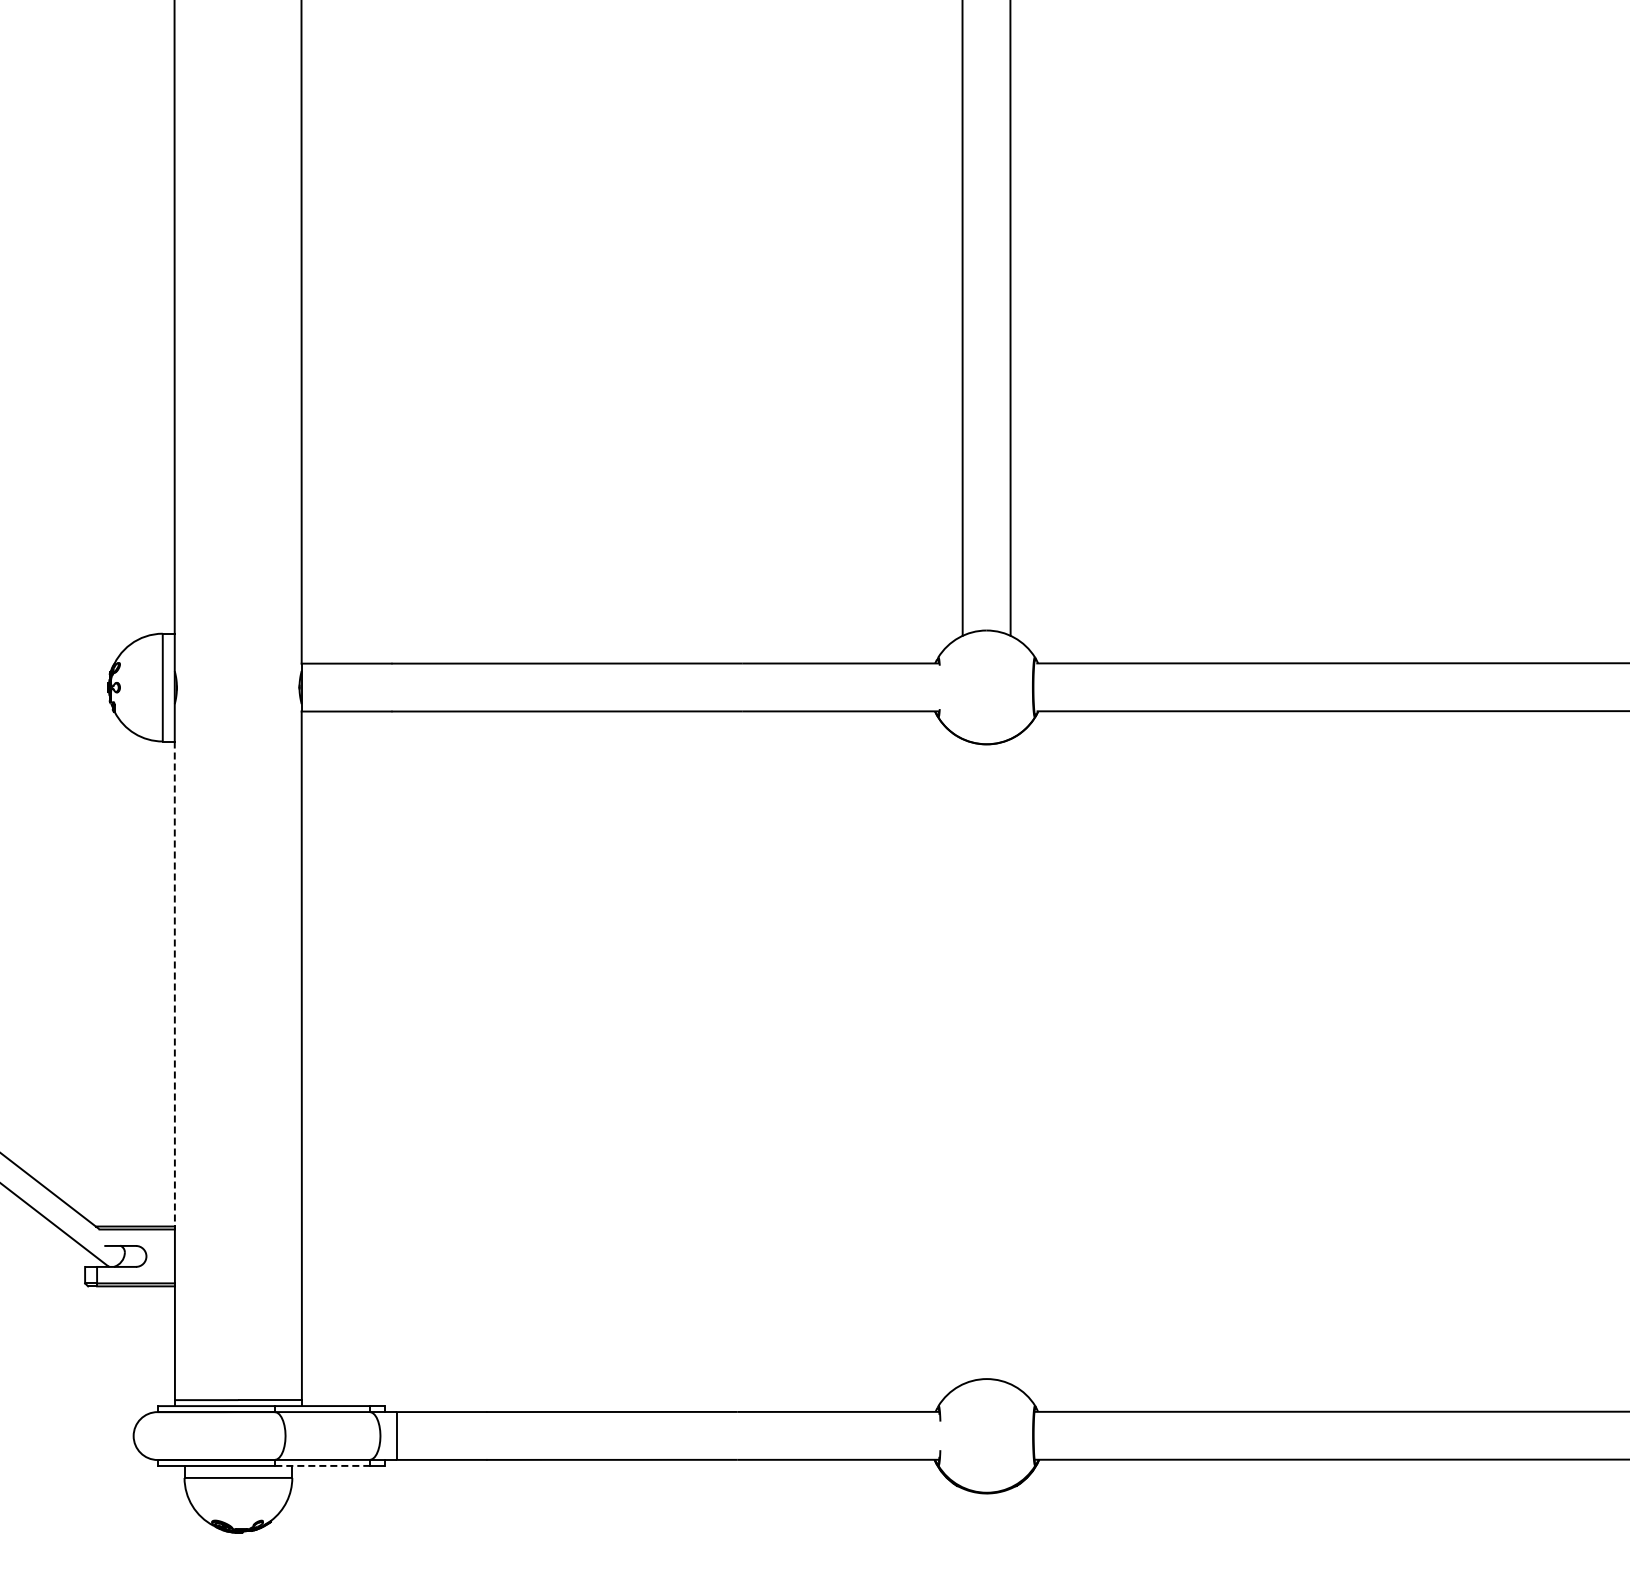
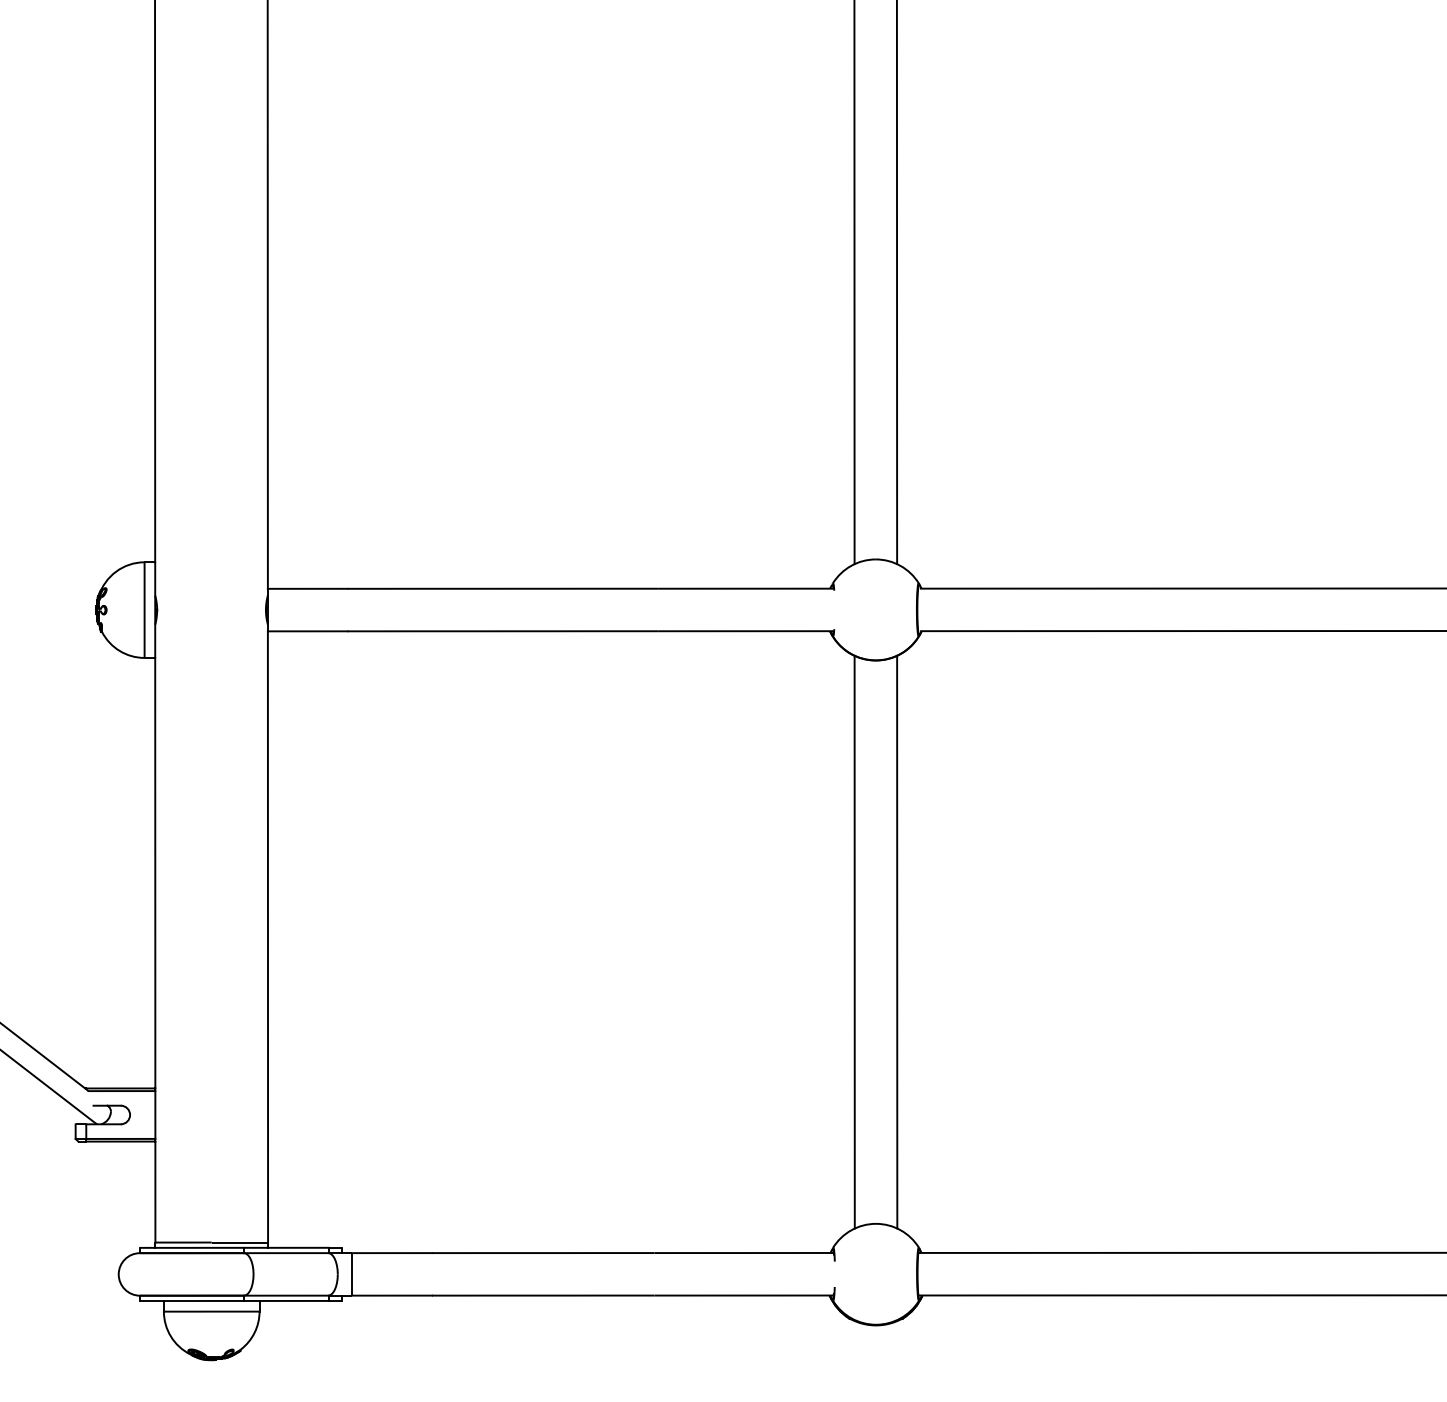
line: (174, 984) -> (154, 873), dashed -> solid
line: (962, 1061) -> (854, 941), added
line: (1010, 1061) -> (897, 941), added
line: (322, 1465) -> (286, 1300), dashed -> solid

